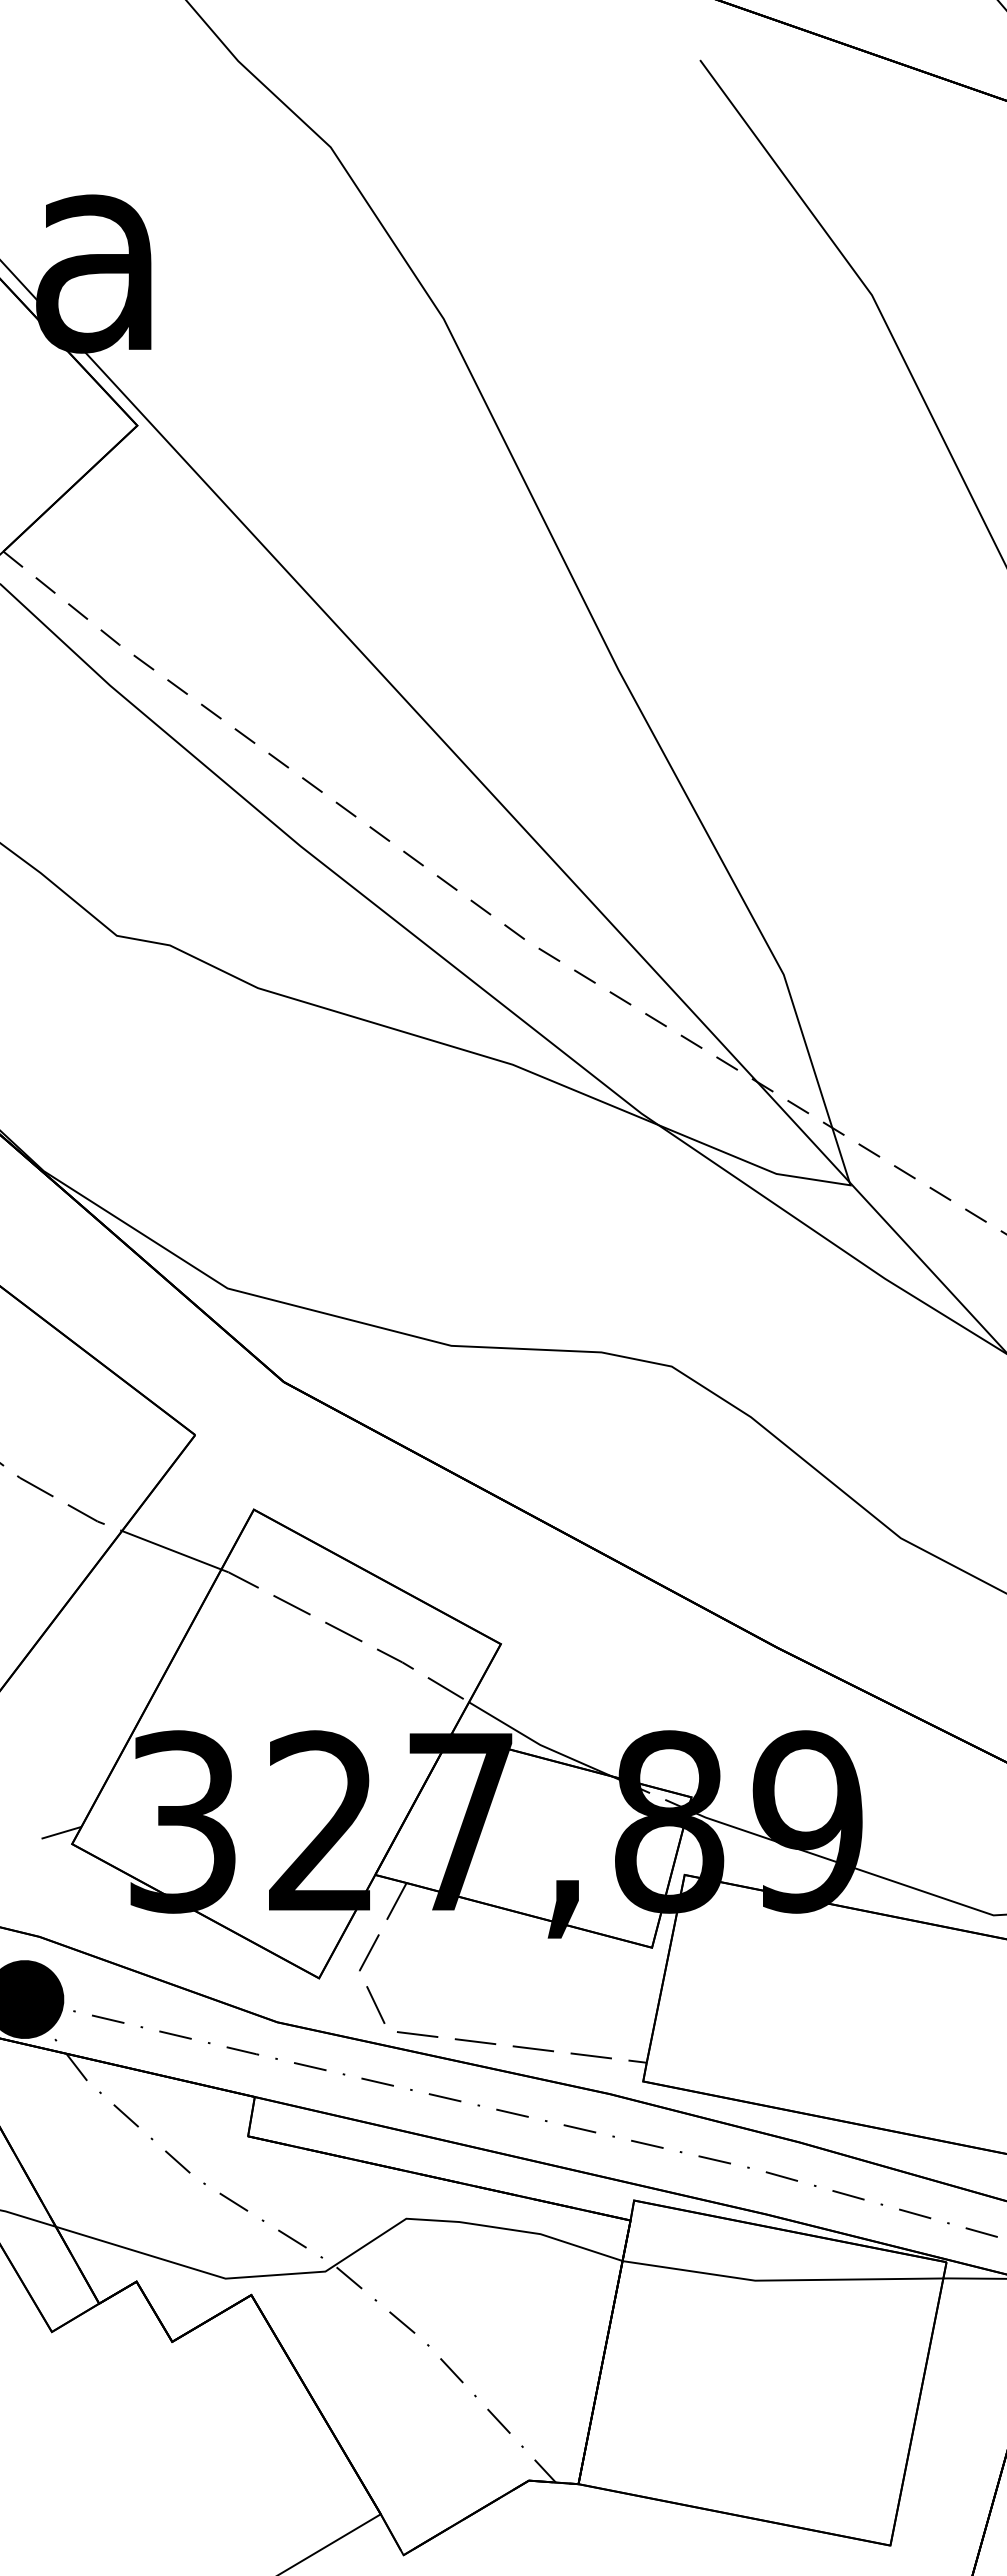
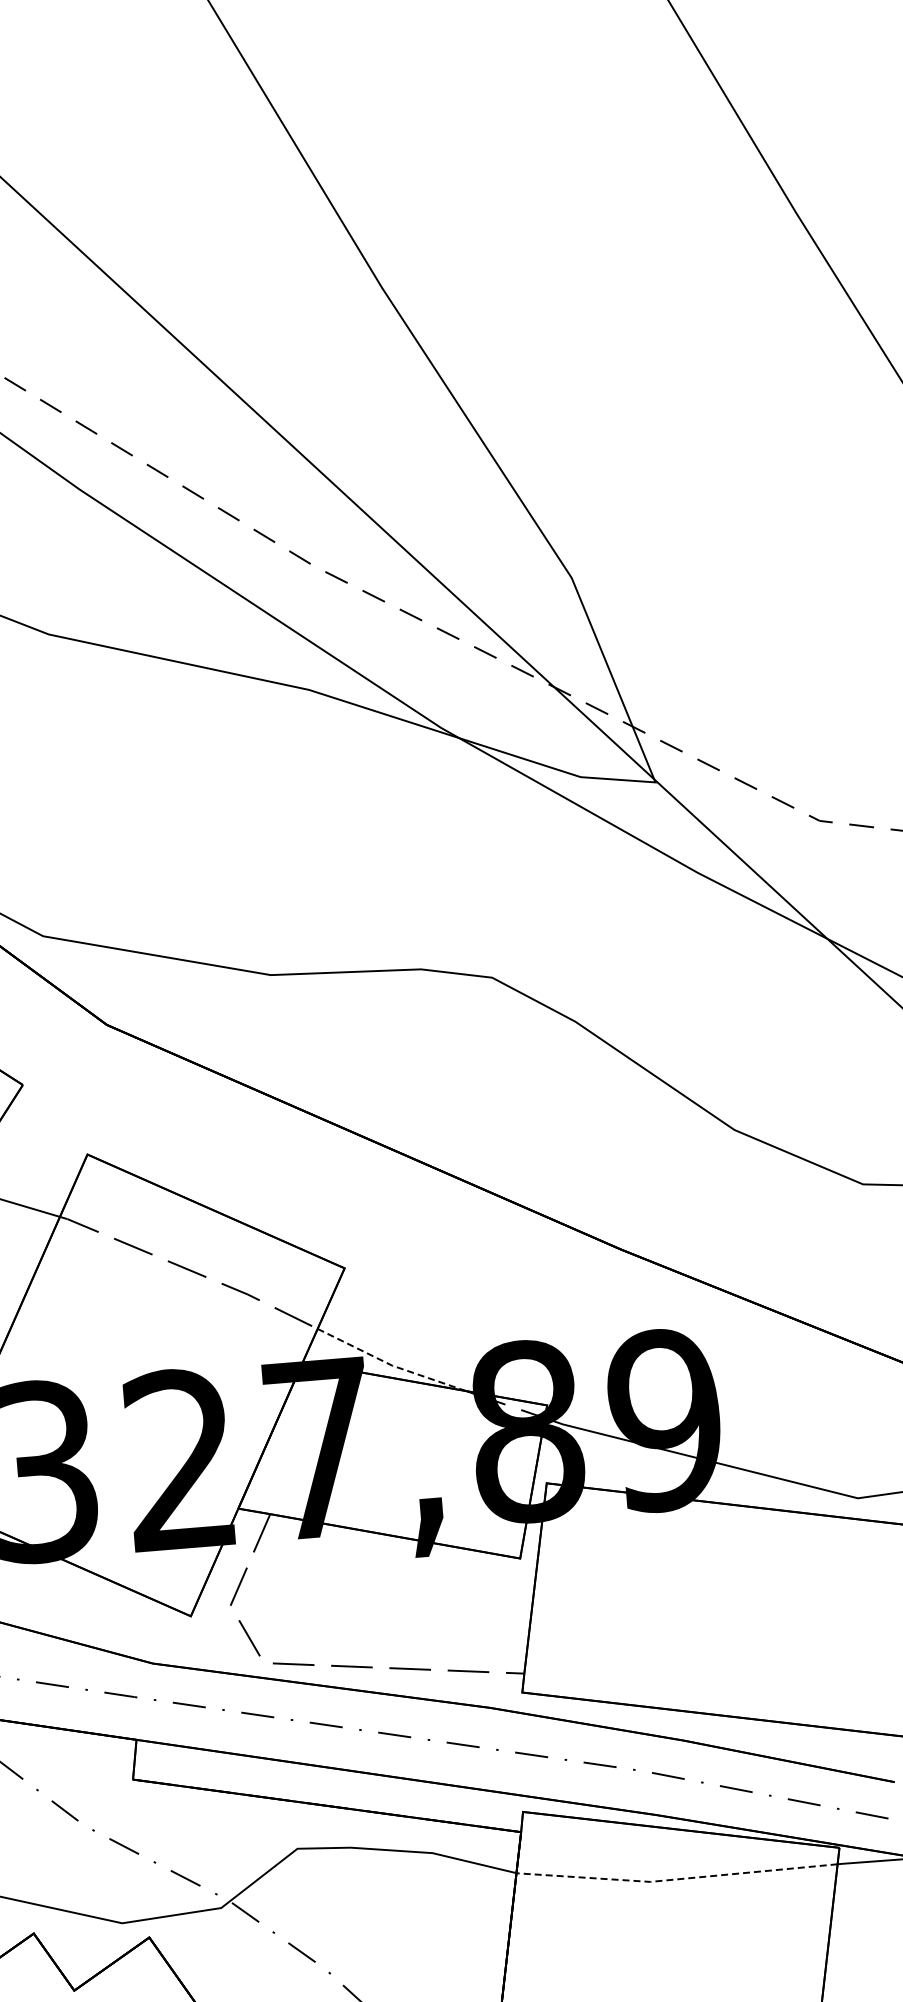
line: (538, 1743) -> (390, 1364), solid -> dashed
line: (781, 2280) -> (676, 1879), solid -> dashed

